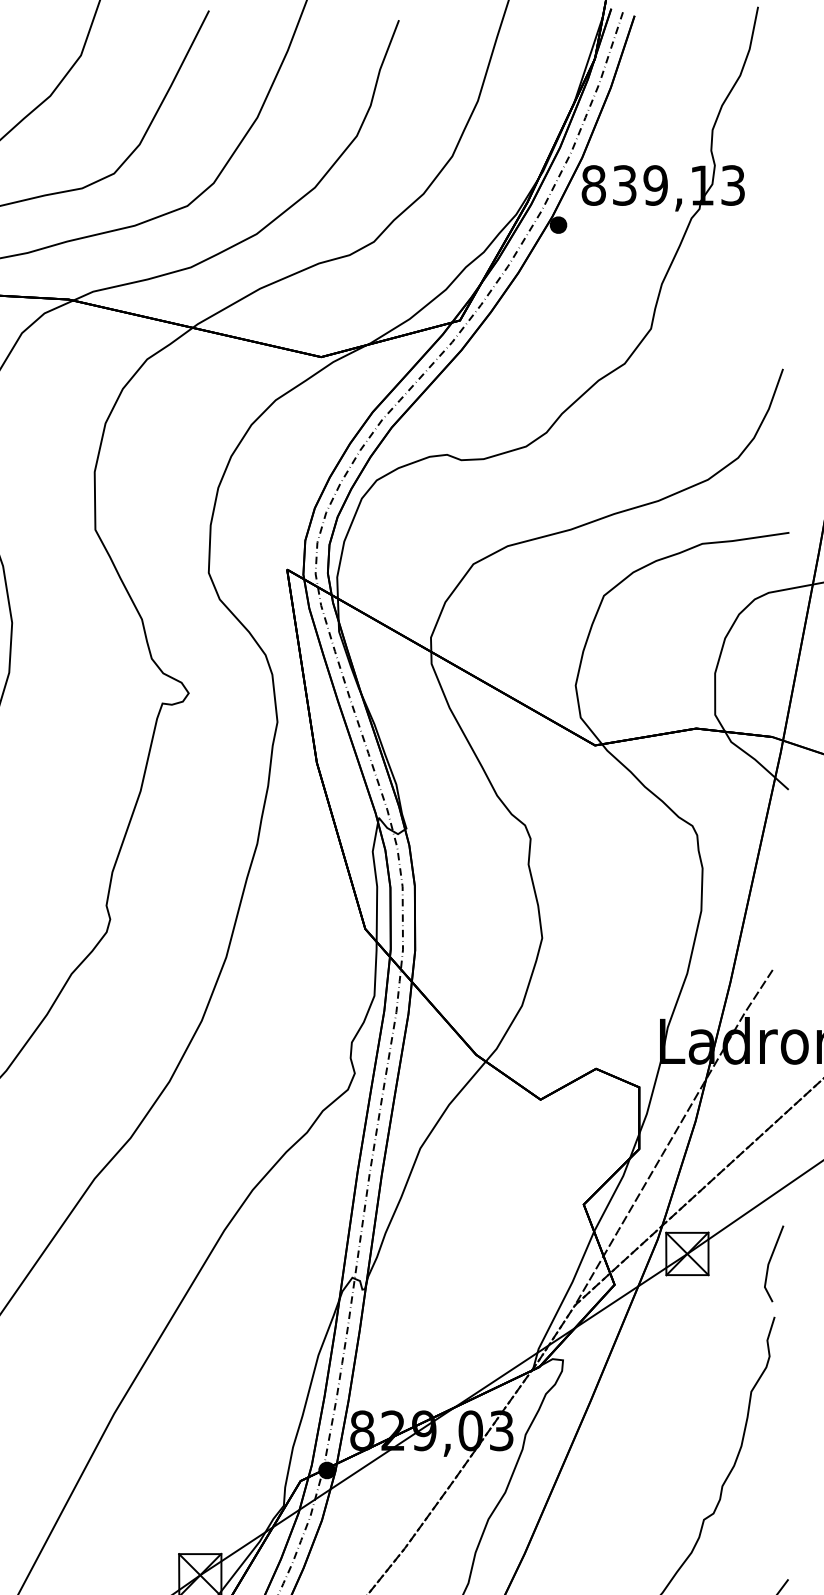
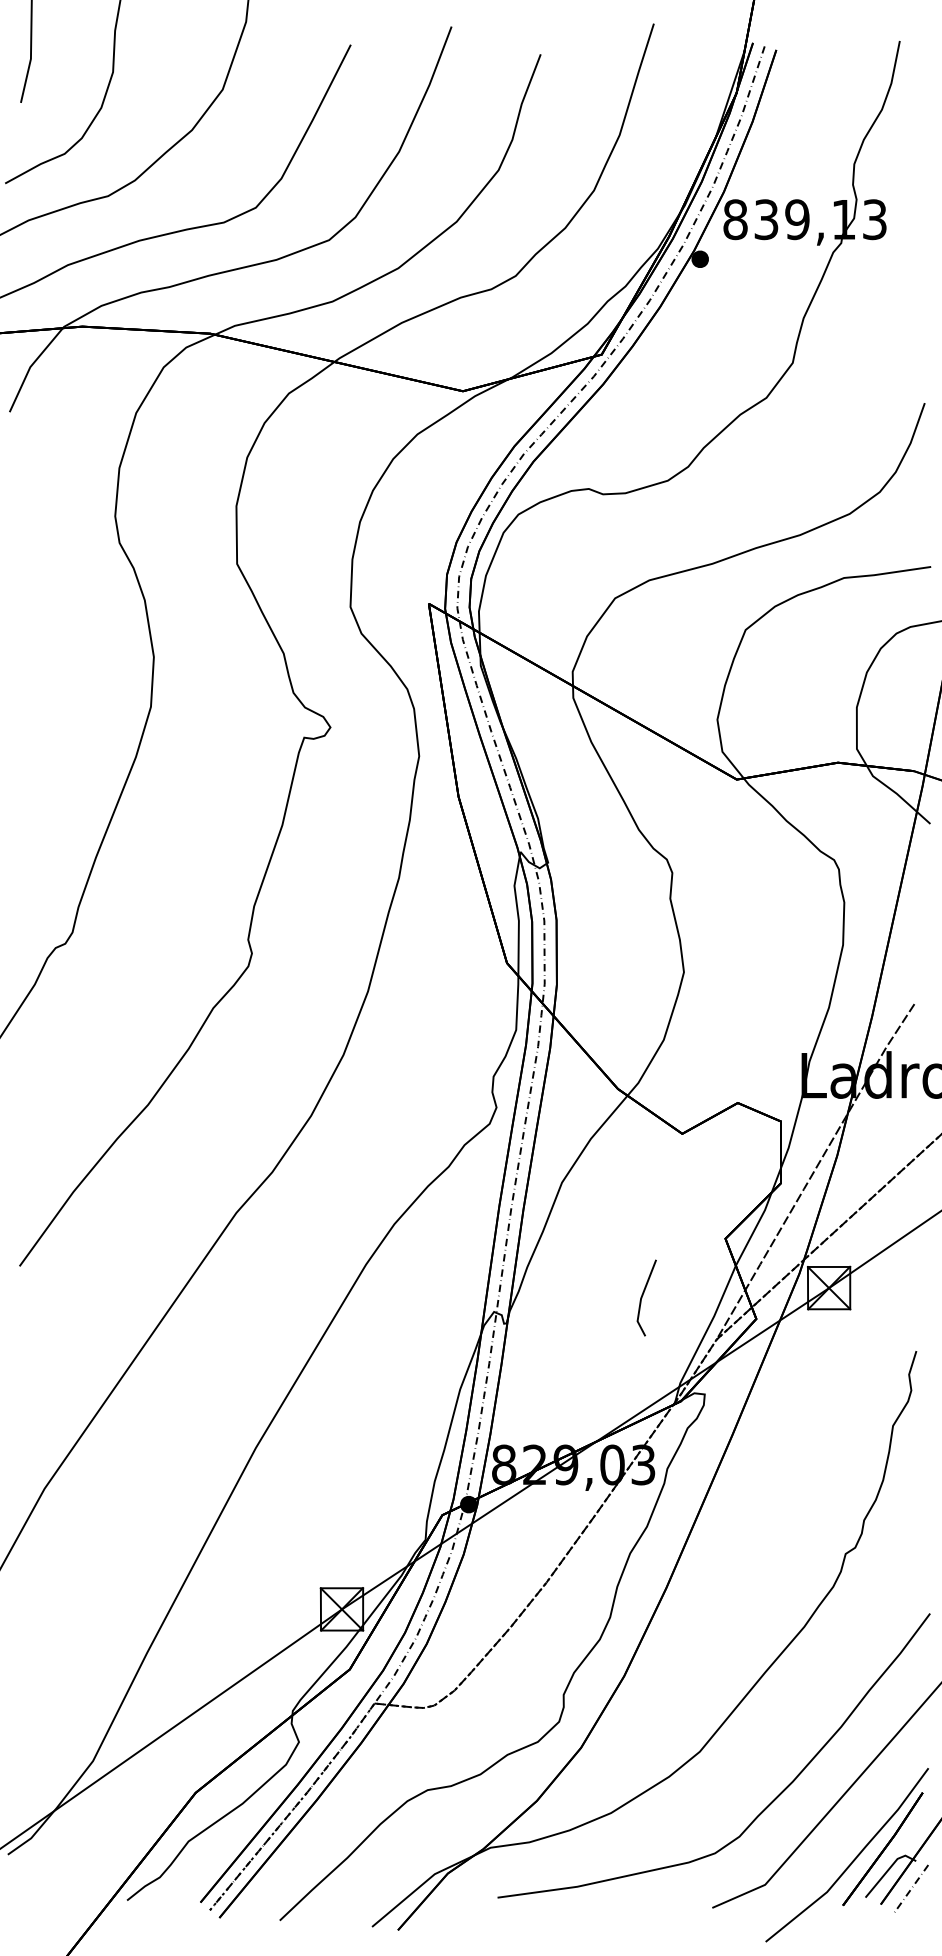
line: (770, 1261) -> (643, 1295), moved

